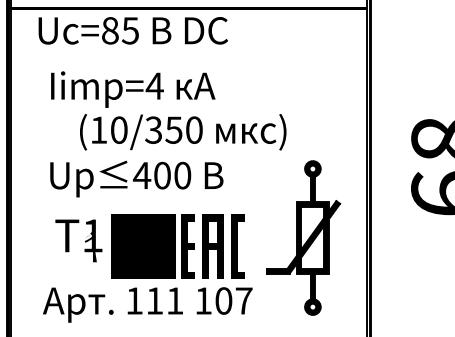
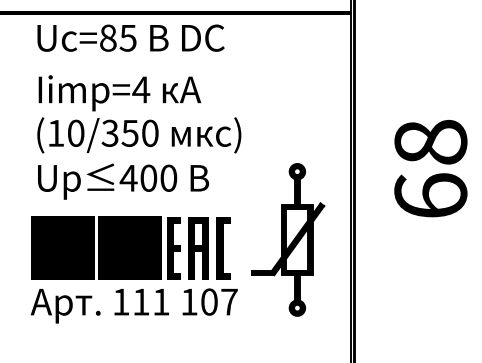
text: (132, 30) -> (130, 37), moved
text: (183, 132) -> (139, 135), moved
fill: (65, 245) -> (53, 247), added
fill: (76, 245) -> (63, 247), added

